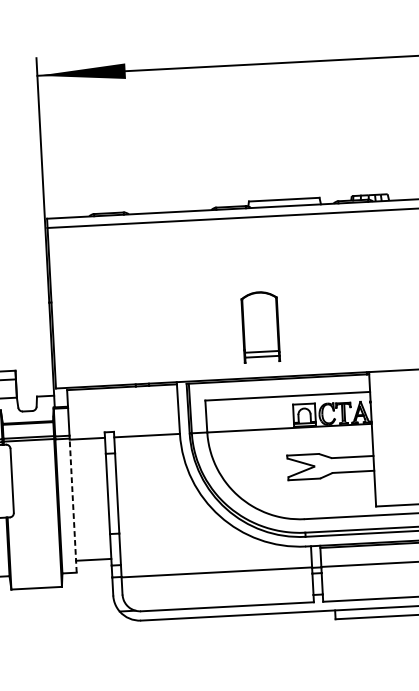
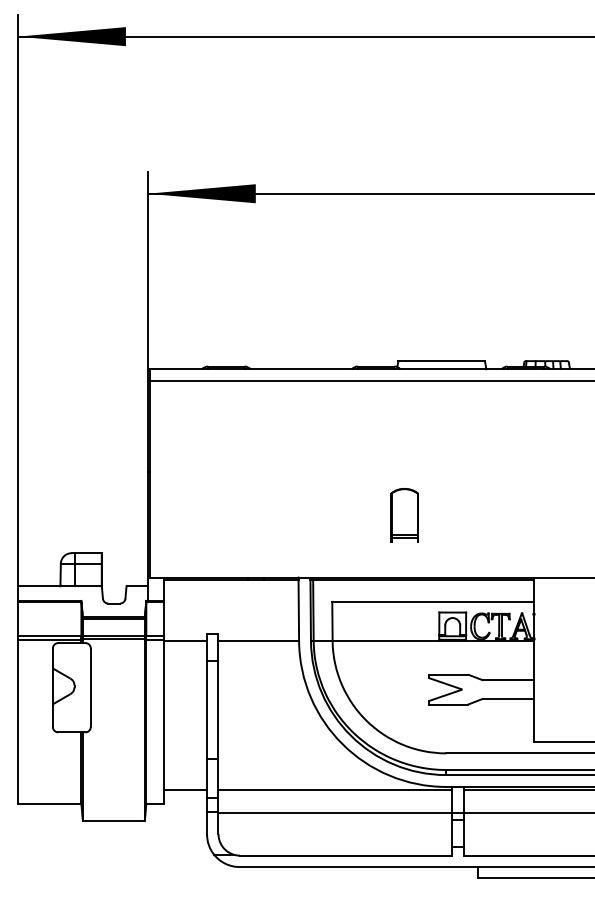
part: (260, 327) -> (404, 515), size x0.62
line: (72, 505) -> (163, 721), dashed -> solid
line: (215, 553) -> (335, 789), added

